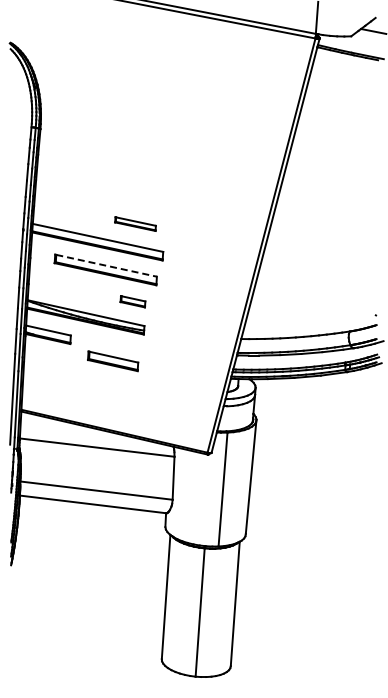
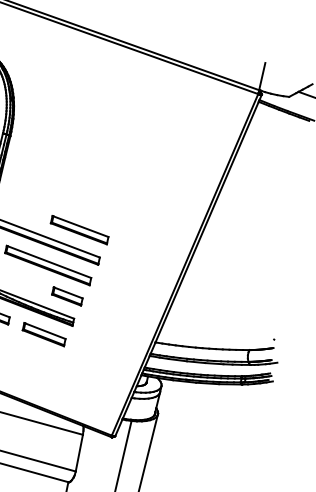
part: (135, 223) -> (79, 229), size x1.67
line: (107, 265) -> (50, 261), dashed -> solid
part: (132, 301) -> (67, 296), size x1.43
part: (113, 361) -> (44, 334), moved

